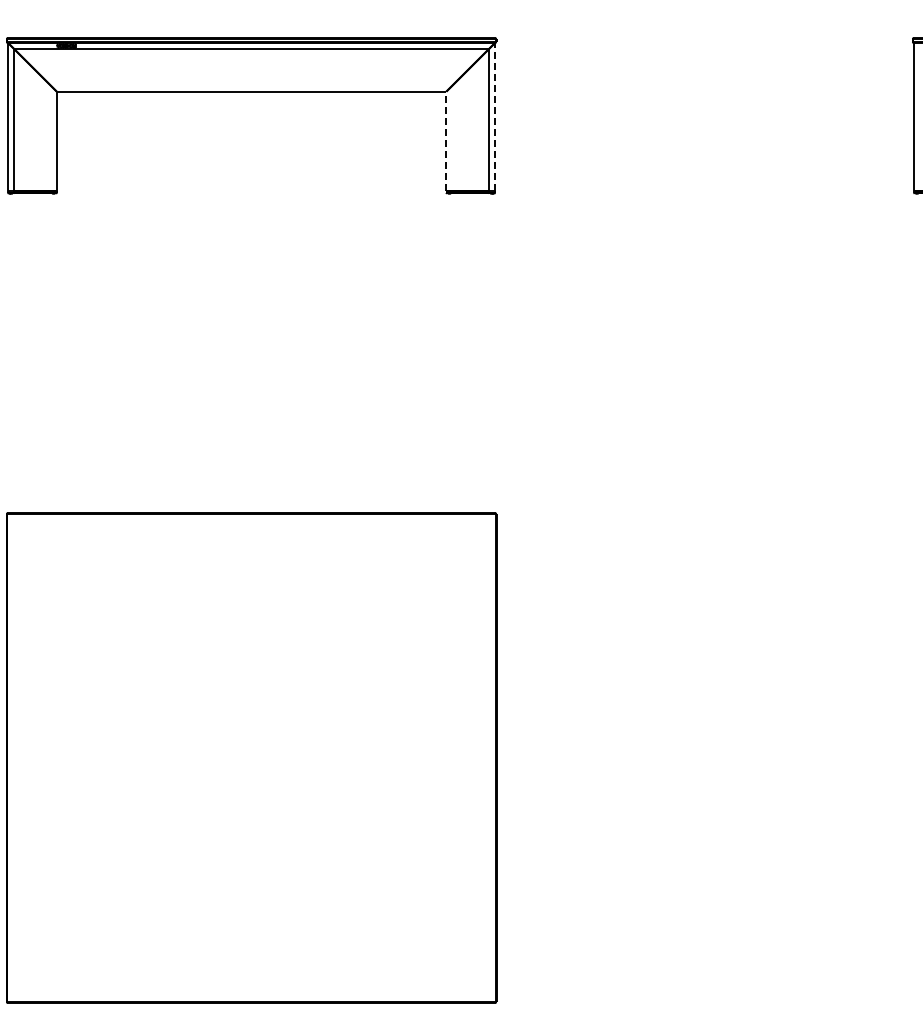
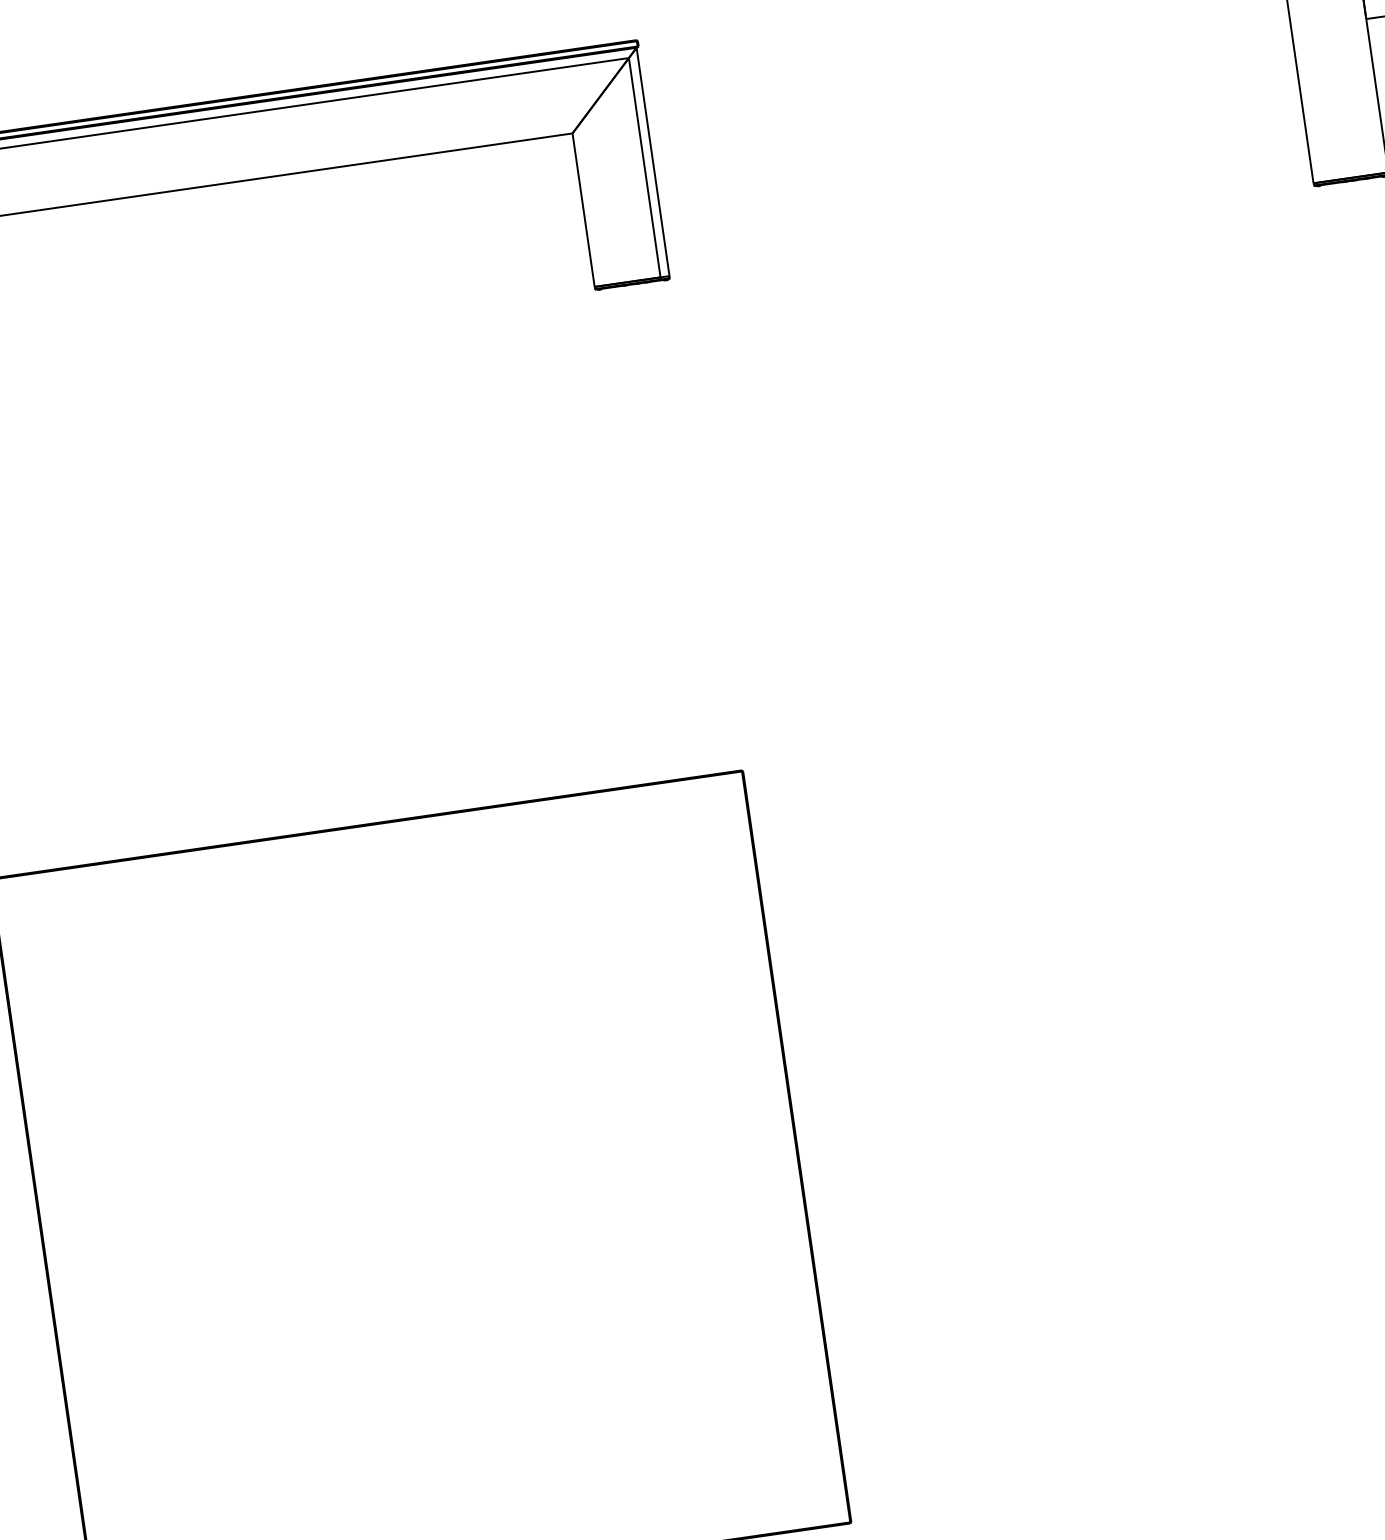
line: (495, 116) -> (653, 160), dashed -> solid
line: (446, 141) -> (583, 210), dashed -> solid

